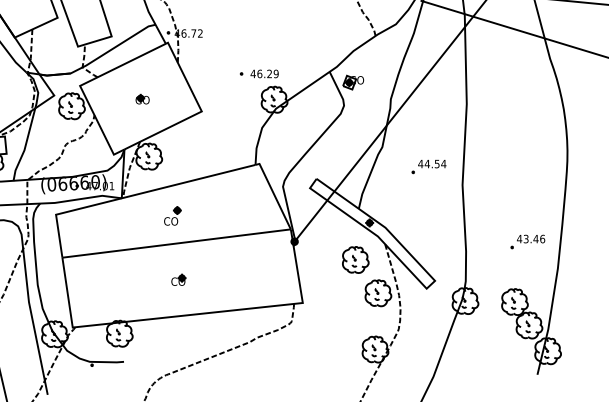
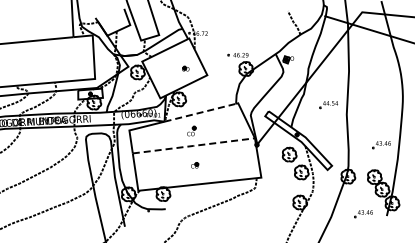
part: (142, 98) -> (185, 68), moved
line: (188, 181) -> (200, 112), solid -> dashed
line: (175, 242) -> (193, 145), solid -> dashed
part: (493, 371) -> (363, 214), added

